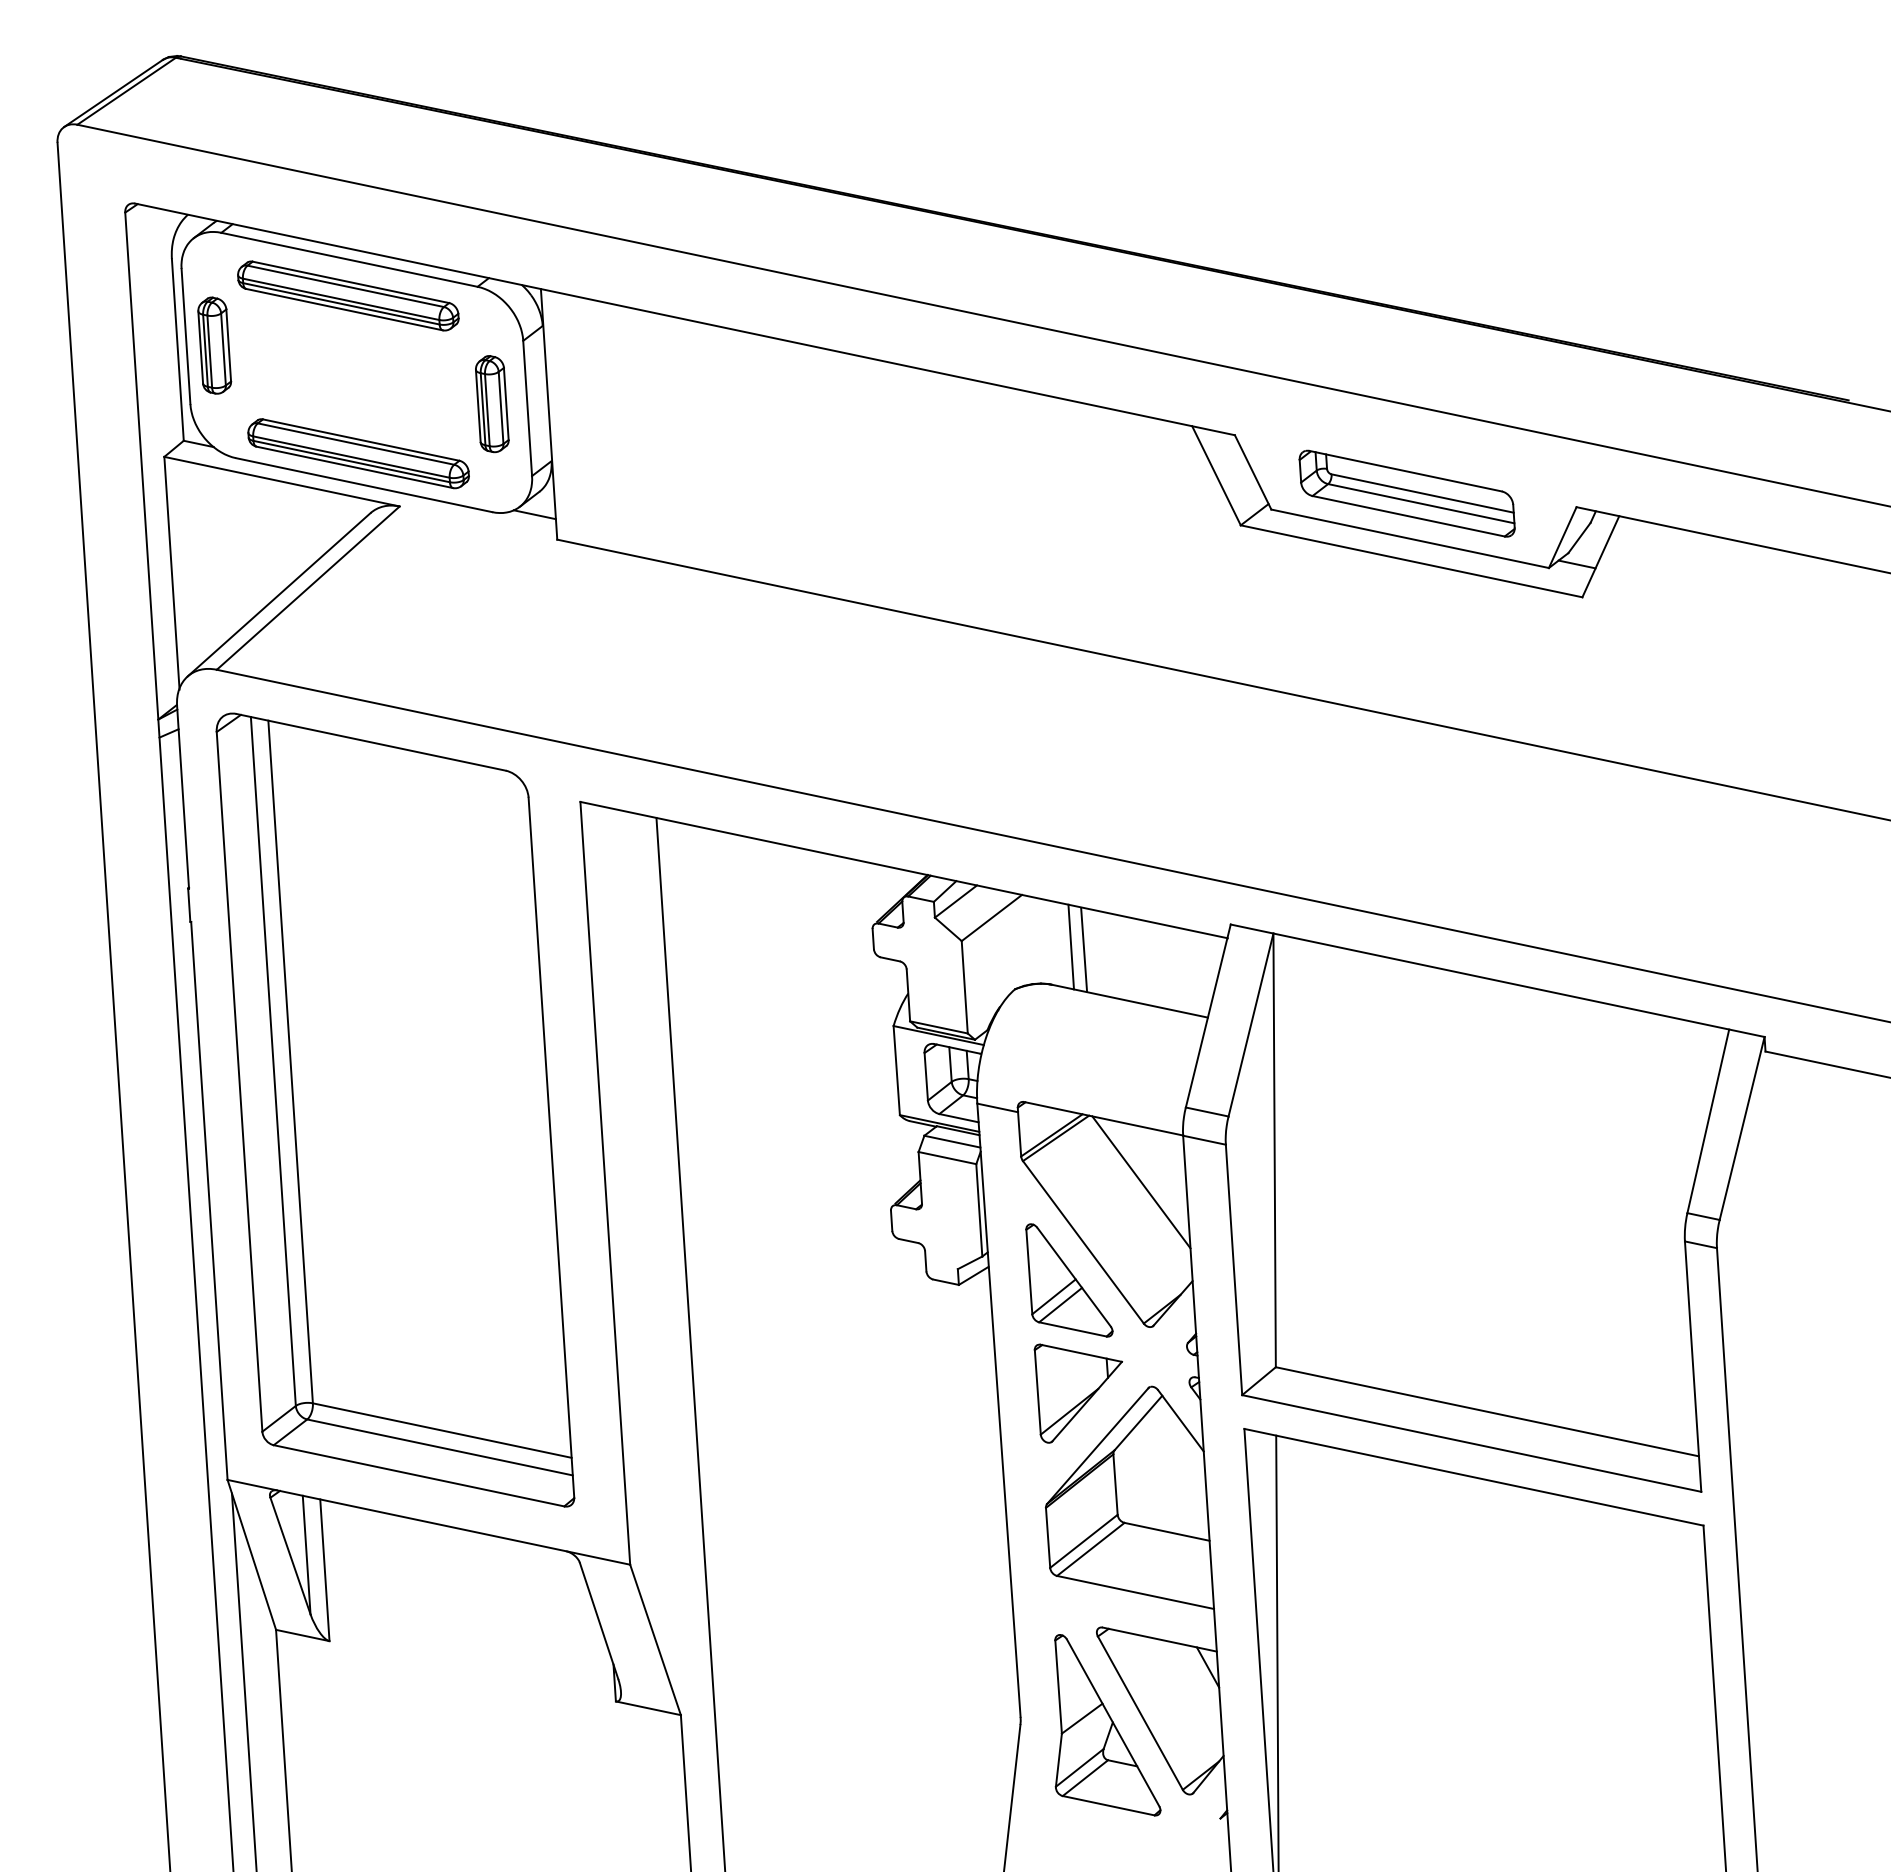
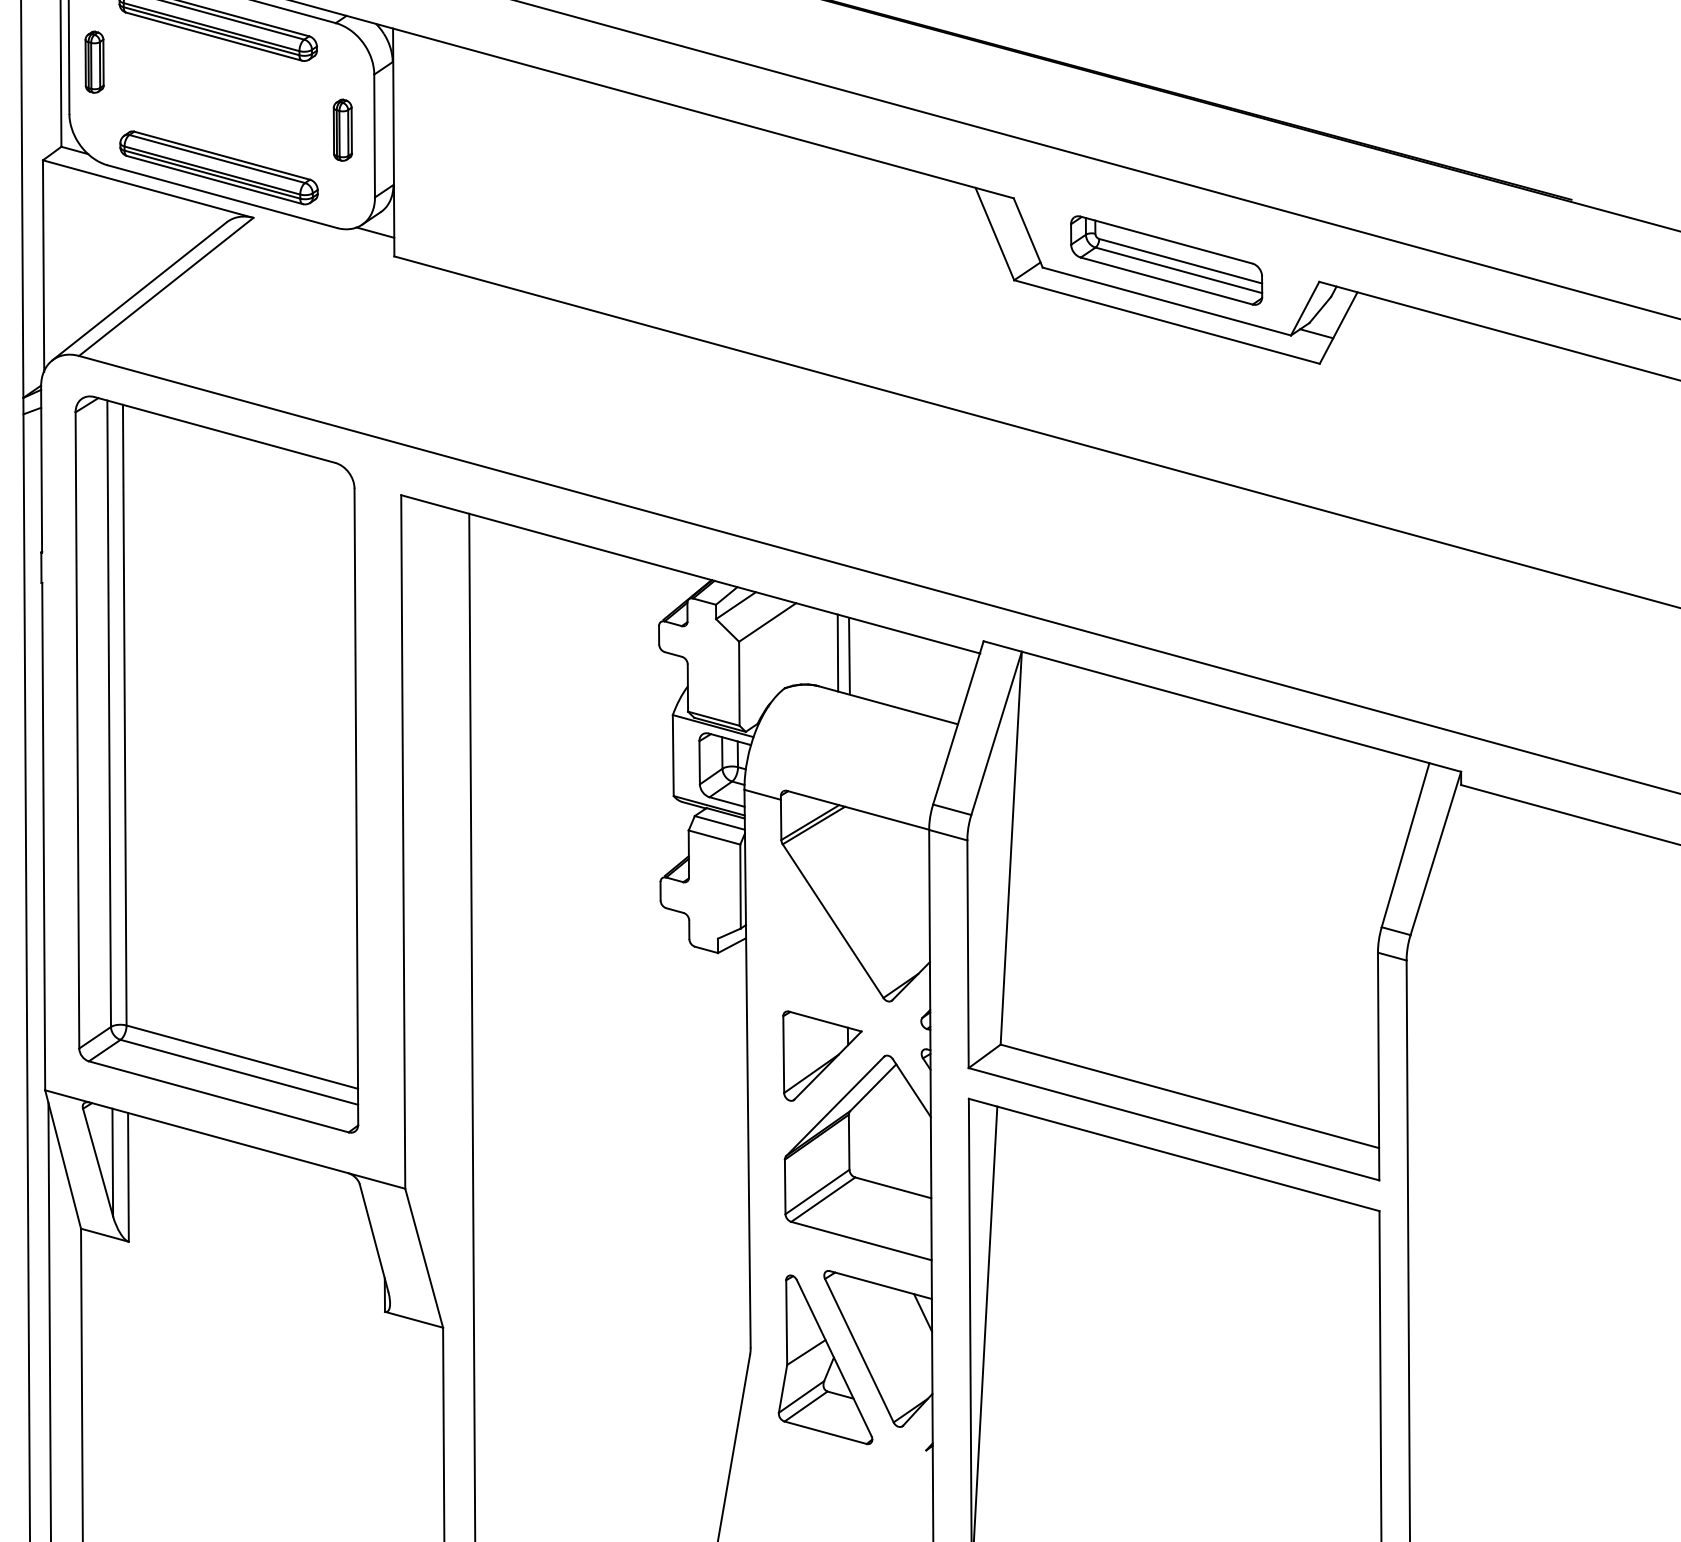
part: (214, 345) -> (94, 62), size x0.7
part: (492, 404) -> (342, 130), size x0.7
line: (1141, 1182) -> (888, 870), removed
part: (1069, 1280) -> (818, 954), removed

